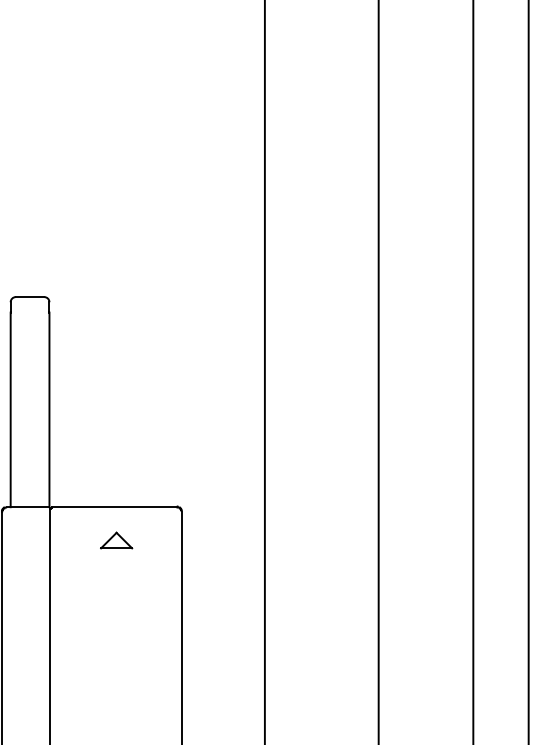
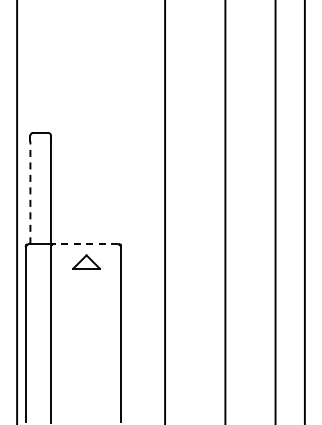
line: (10, 409) -> (30, 192), solid -> dashed
line: (112, 507) -> (84, 244), solid -> dashed
part: (116, 539) -> (86, 261), size x1.6

